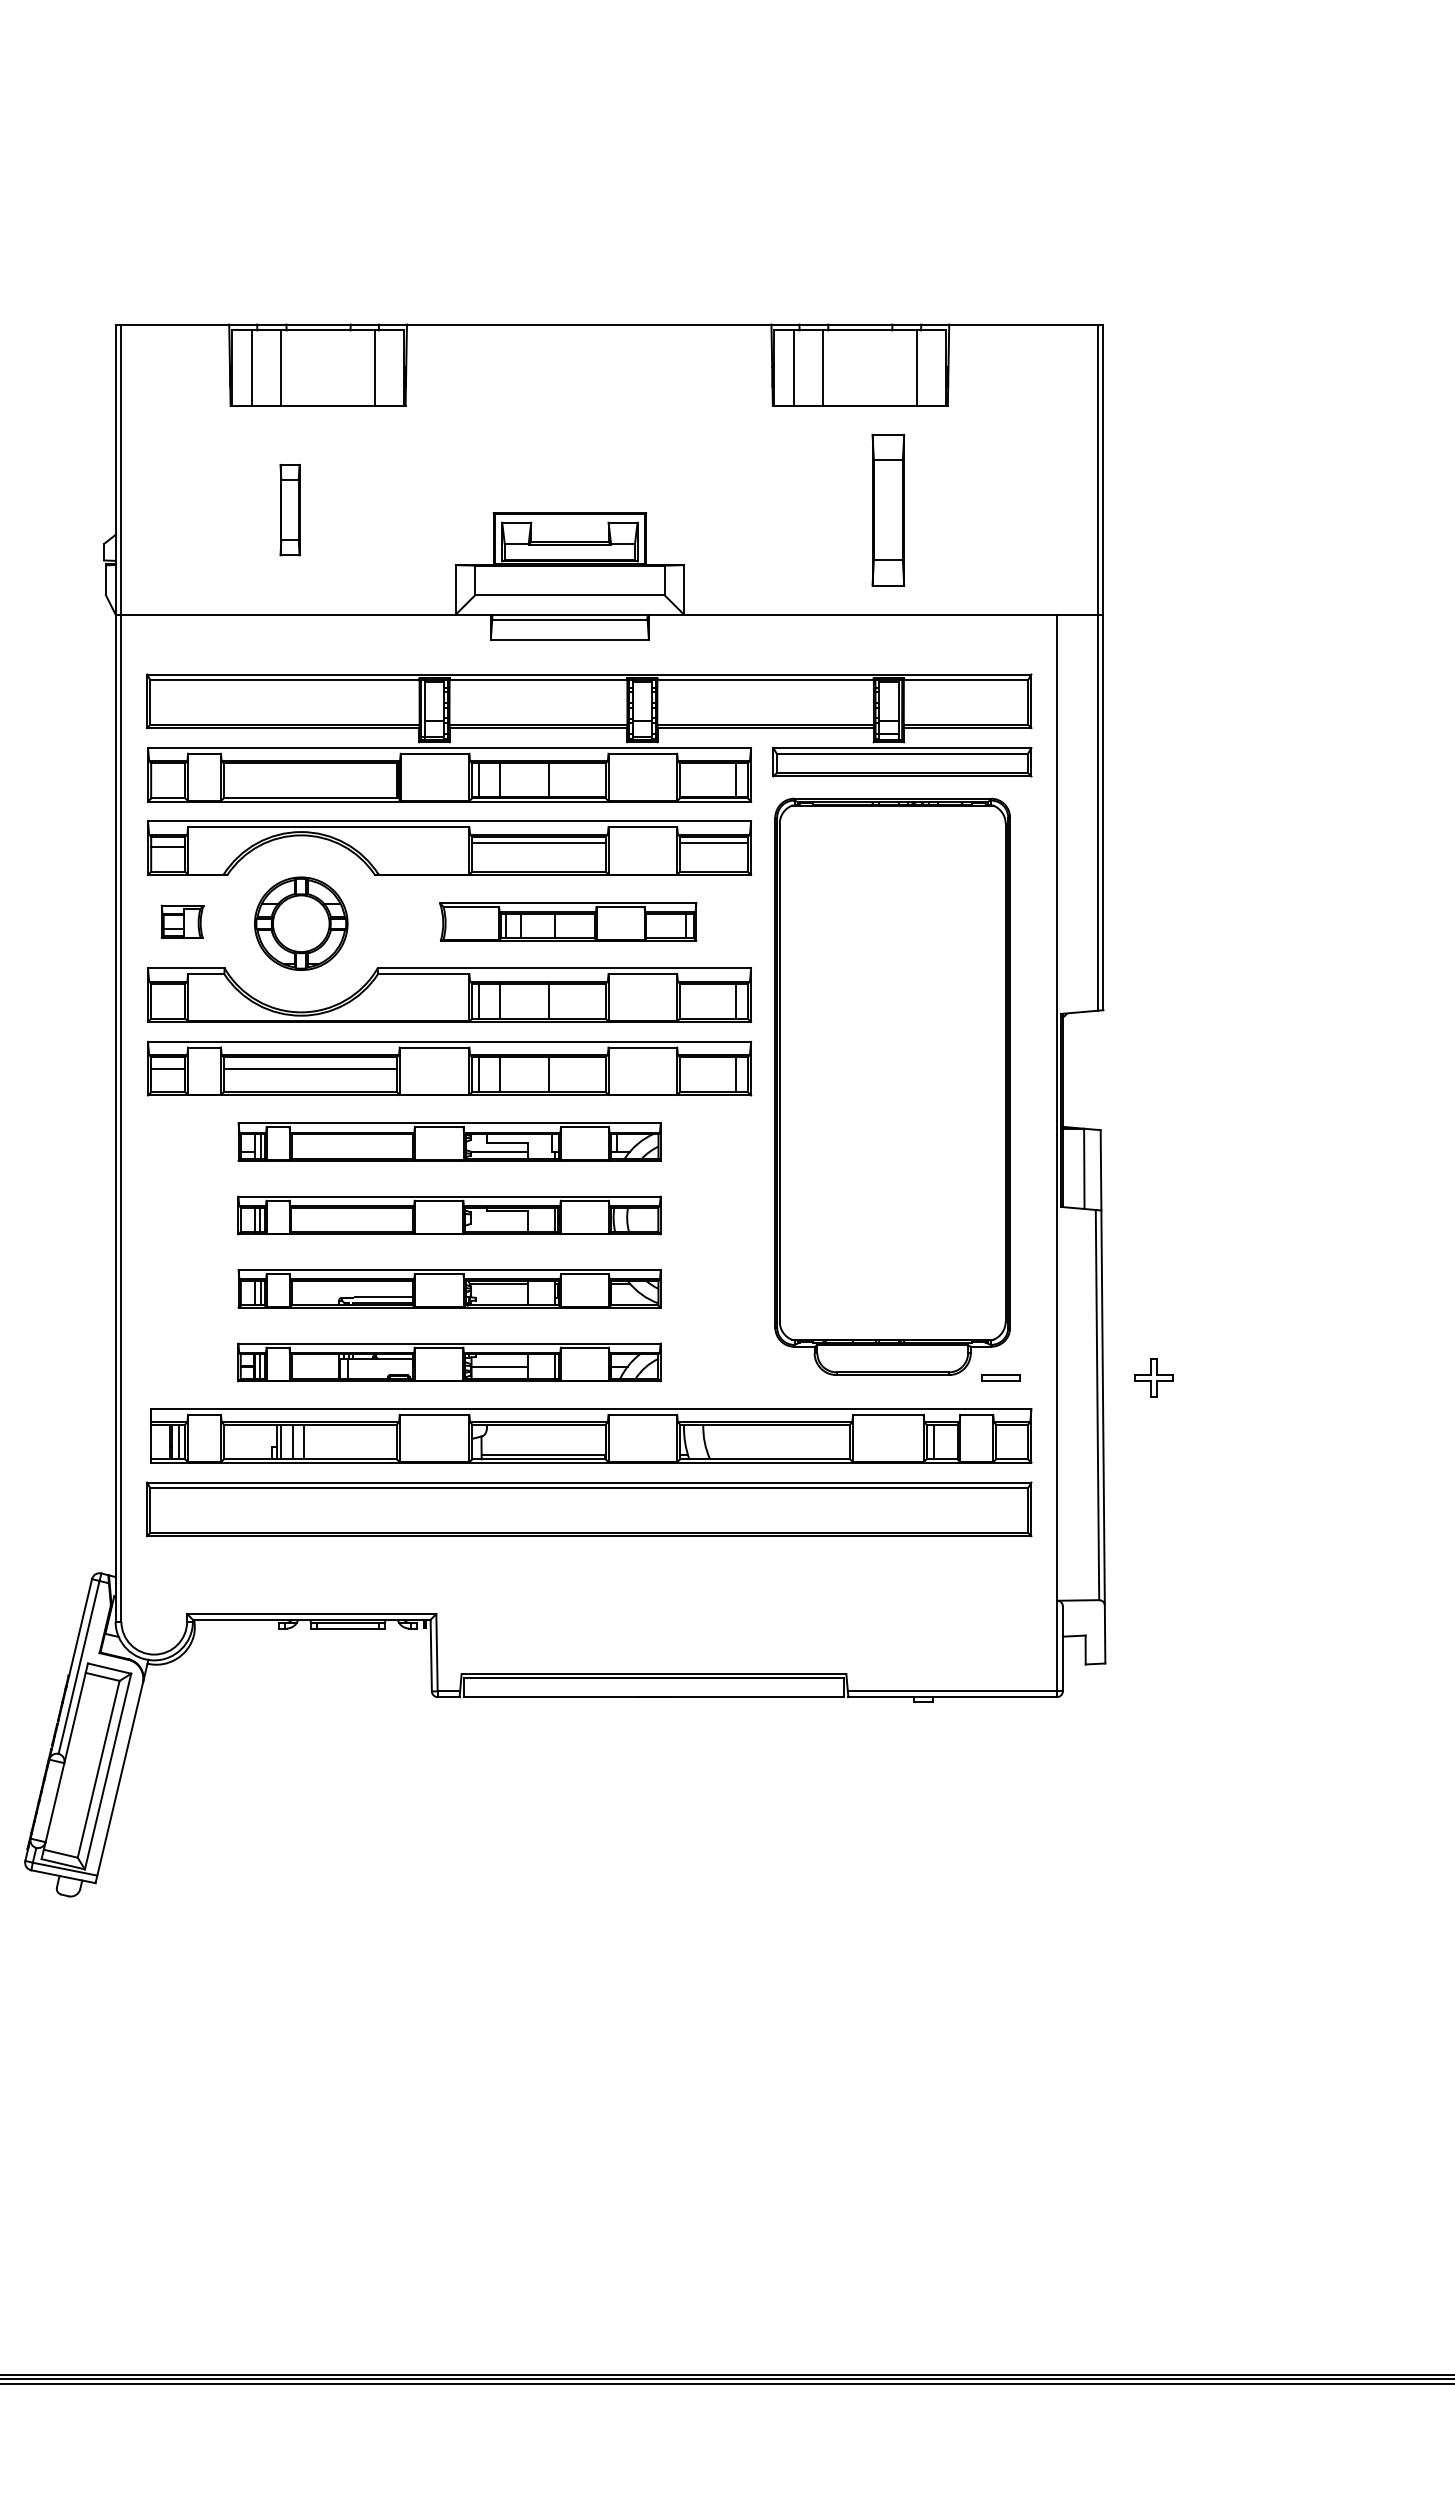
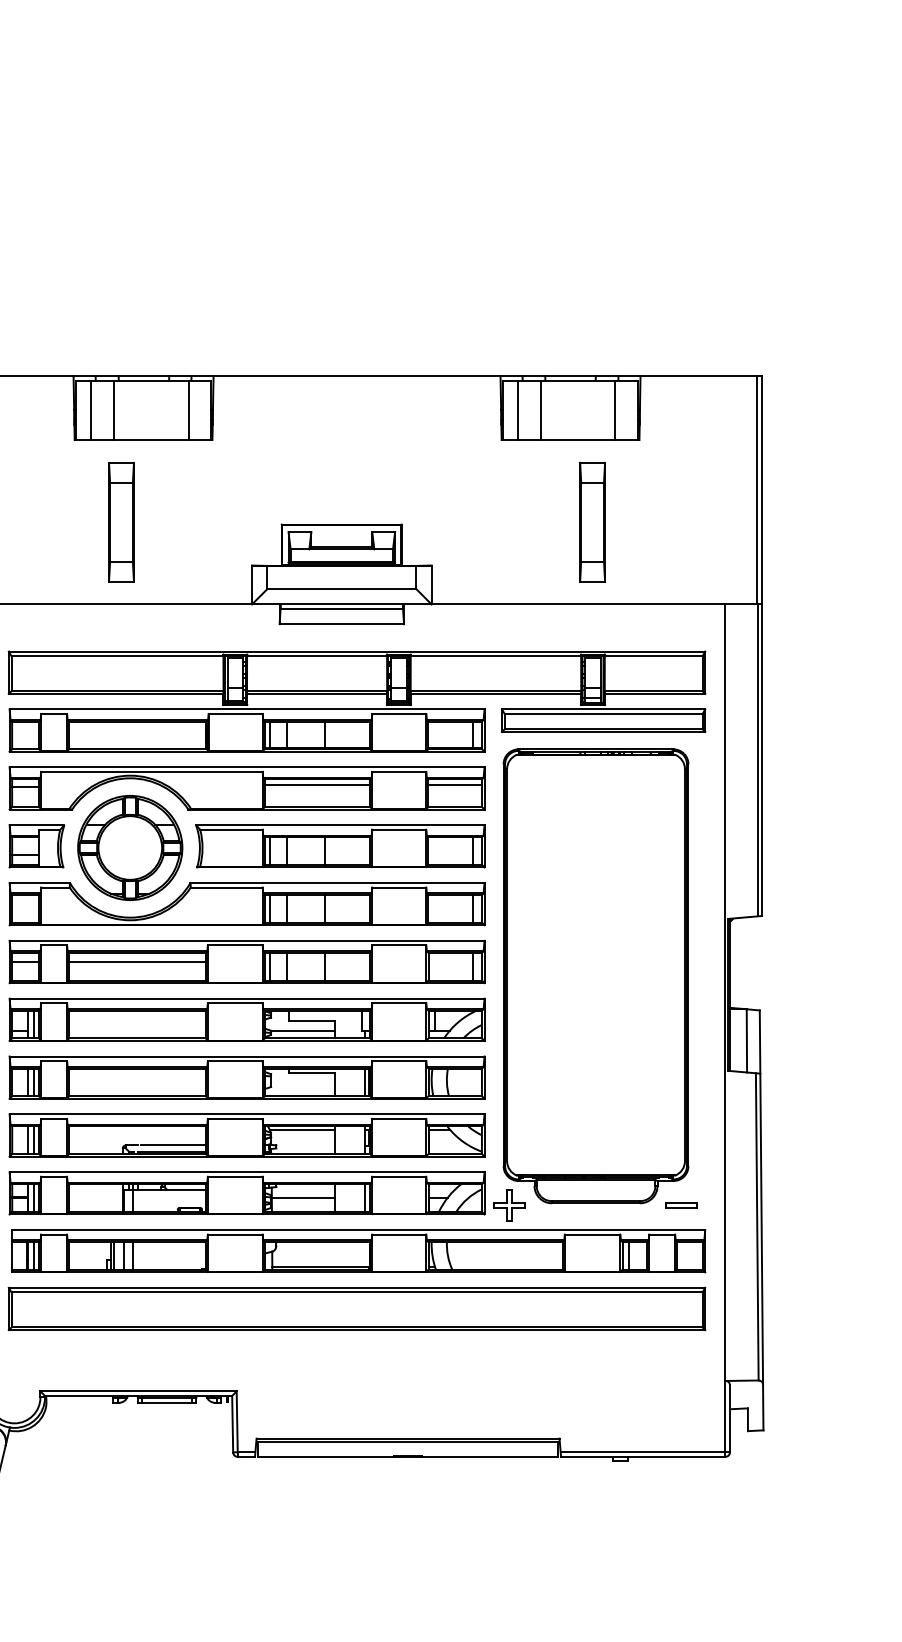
part: (289, 509) -> (121, 521), size x1.67
part: (182, 921) -> (36, 846), size x1.67
part: (568, 921) -> (340, 846), size x1.43
part: (301, 923) -> (130, 847), size x1.43
part: (449, 1141) -> (247, 1019), size x1.43
part: (449, 1215) -> (247, 1077), size x1.43
part: (449, 1288) -> (247, 1135), size x1.43
part: (449, 1362) -> (247, 1193), size x1.43
part: (1153, 1377) -> (509, 1205), moved

